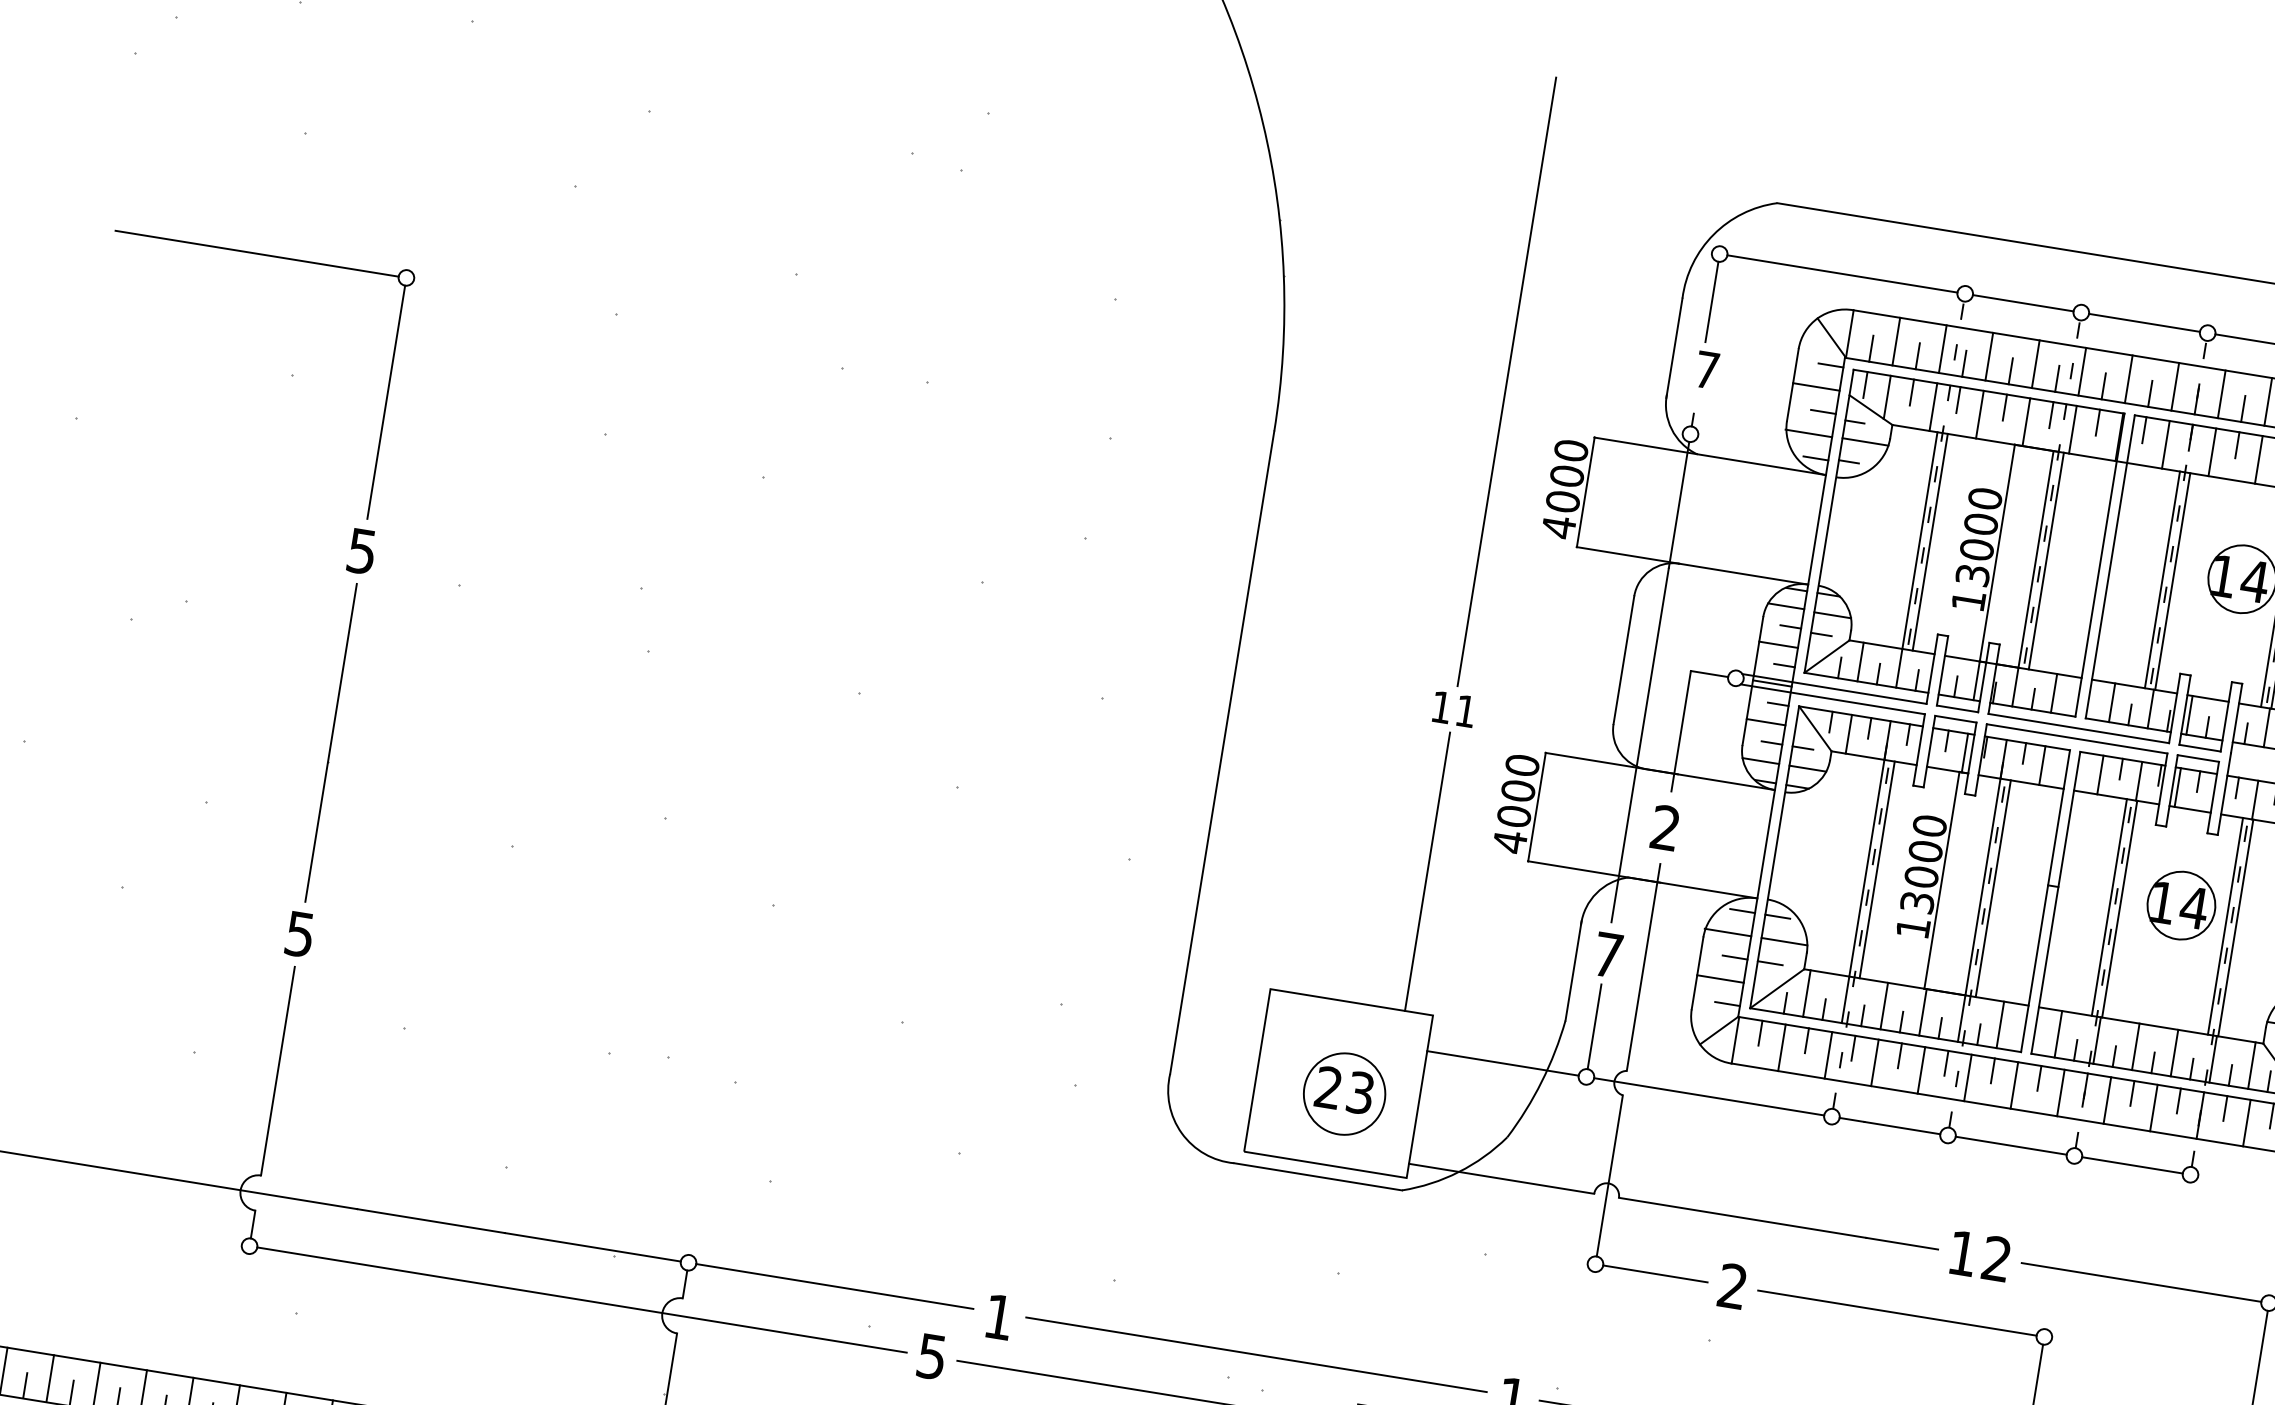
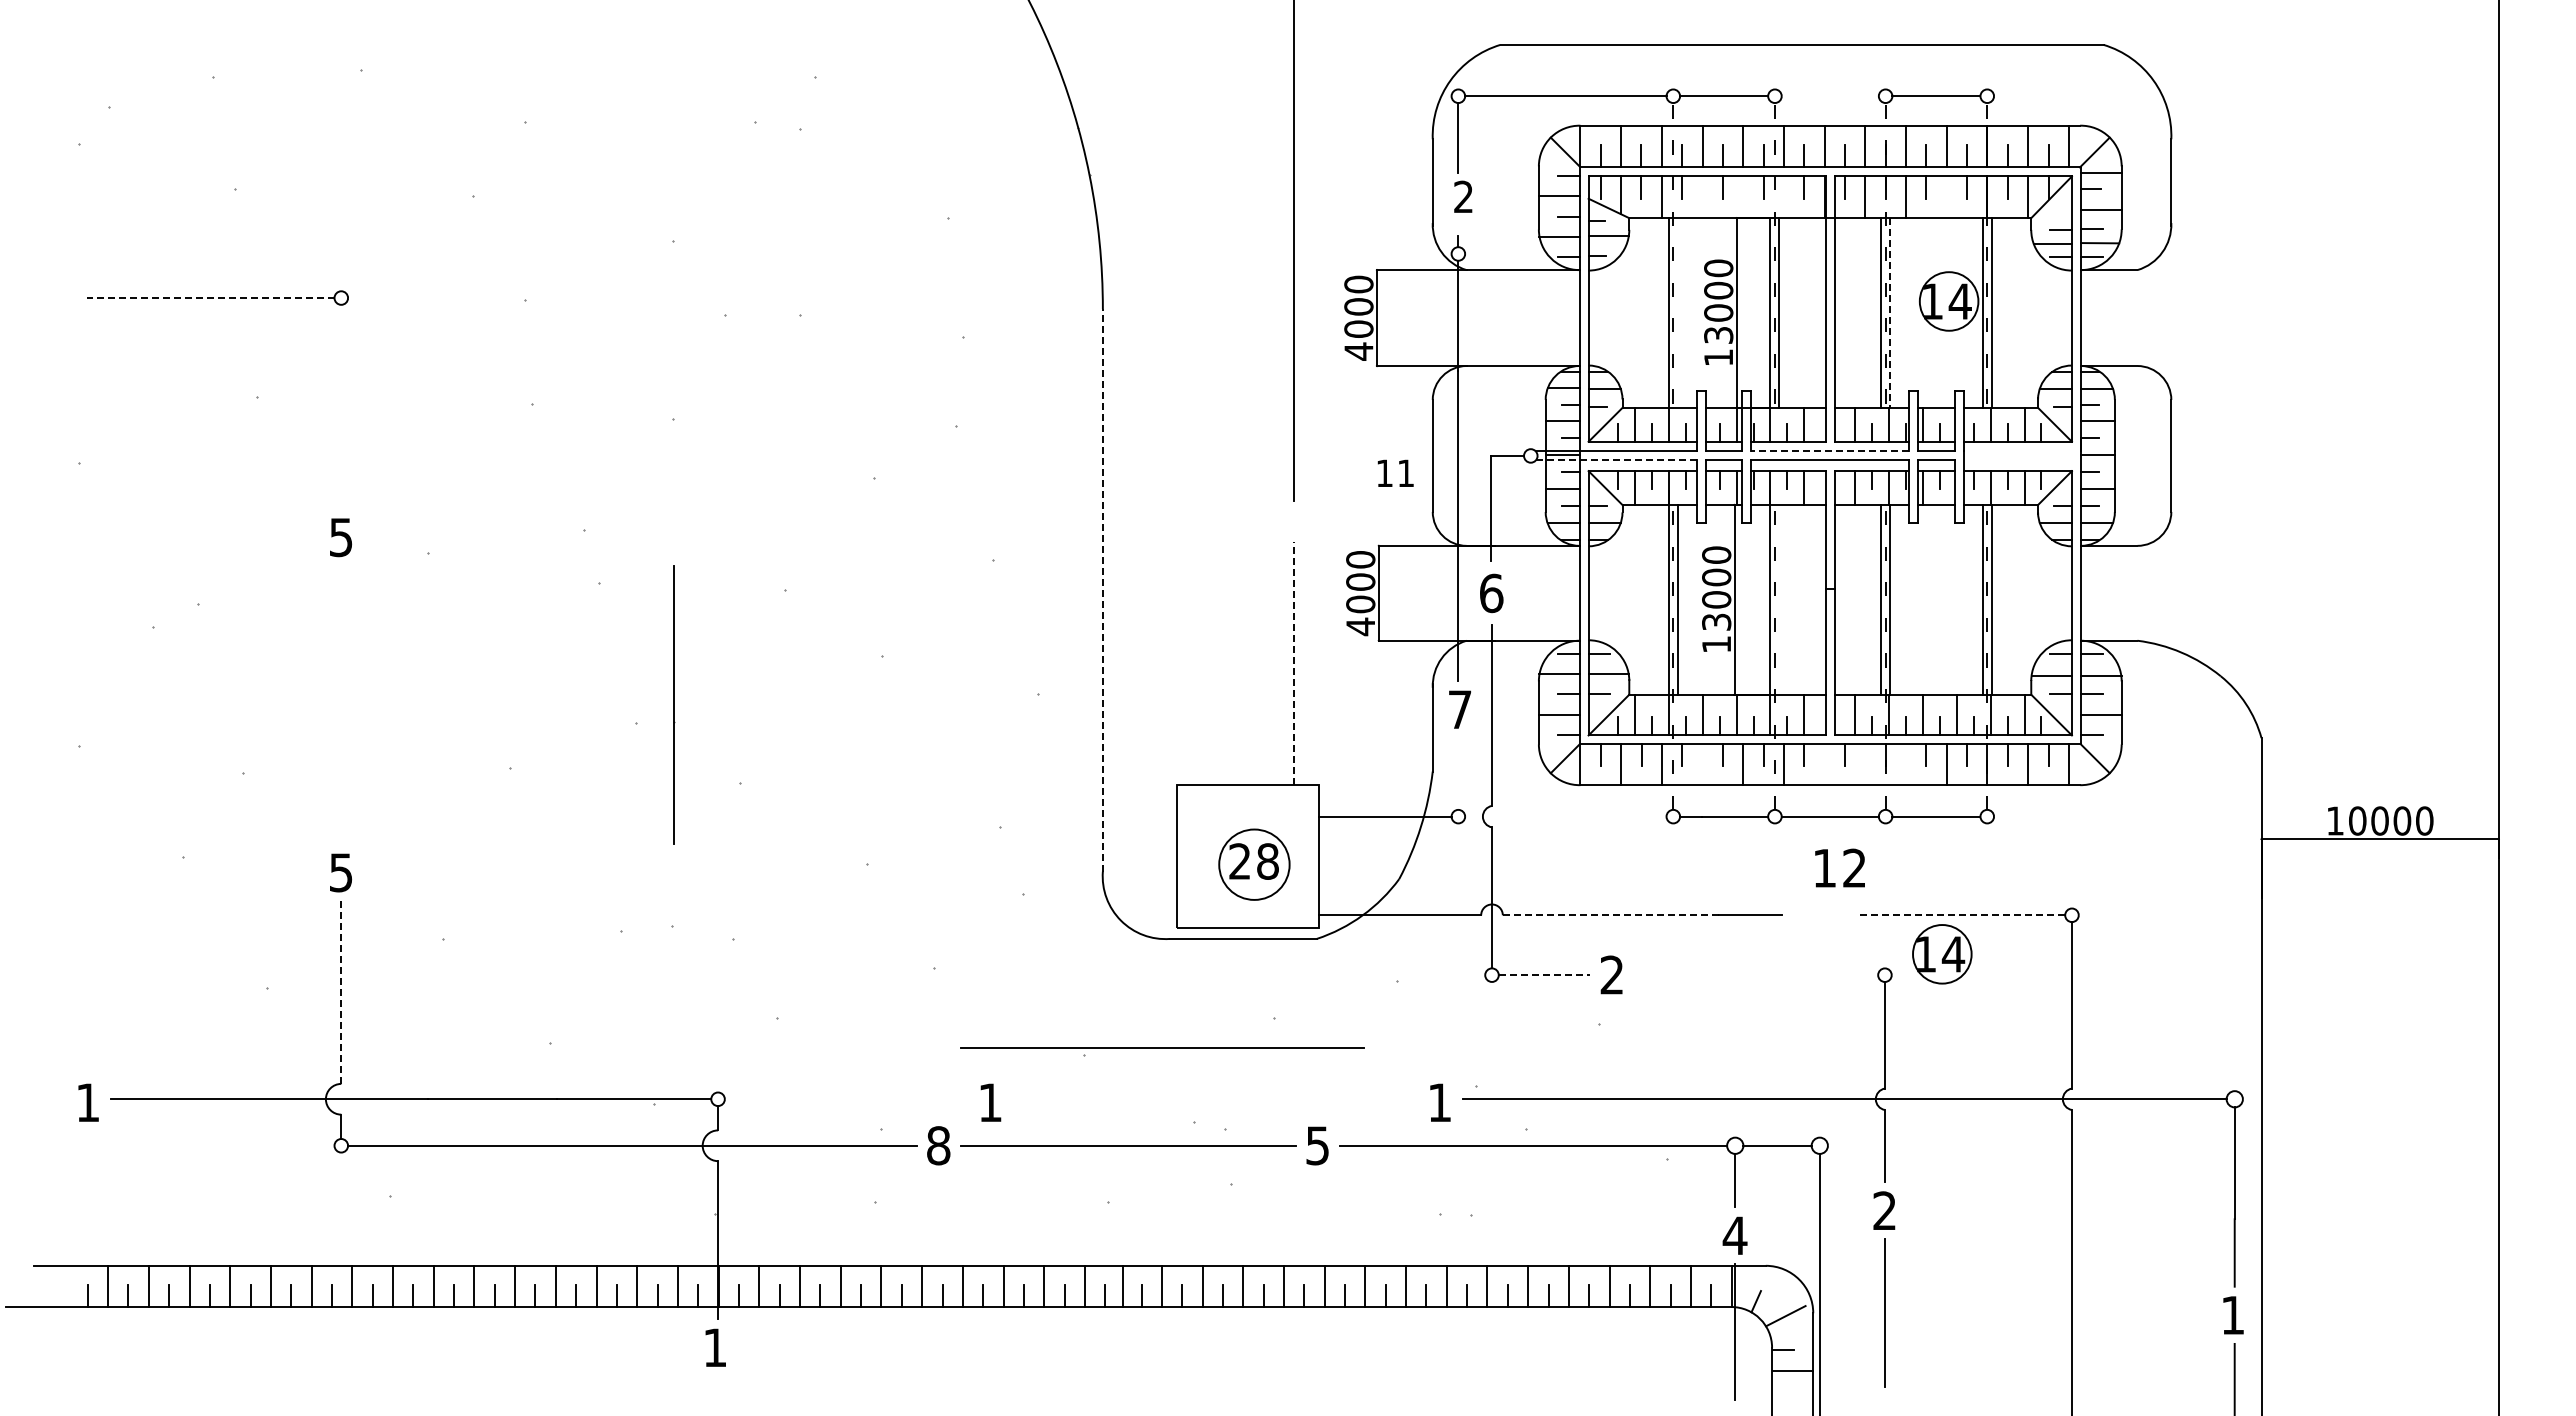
line: (256, 254) -> (210, 298), solid -> dashed
line: (2143, 323) -> (1829, 96), removed
text: (1707, 369) -> (1463, 196), 7 -> 2
line: (386, 401) -> (341, 406), removed
line: (1979, 414) -> (1702, 197), removed
line: (2026, 422) -> (1743, 197), removed
line: (2072, 429) -> (1783, 197), removed
line: (2258, 460) -> (1946, 197), removed
line: (1929, 541) -> (1677, 312), removed
line: (2173, 582) -> (1890, 313), solid -> dashed
line: (1832, 699) -> (1616, 460), solid -> dashed
text: (1454, 708) -> (1395, 472), moved
line: (2077, 728) -> (1829, 451), solid -> dashed
line: (331, 742) -> (674, 704), moved
line: (1221, 751) -> (1102, 589), solid -> dashed
text: (1665, 828) -> (1491, 593), 2 -> 6
line: (1427, 871) -> (1294, 663), solid -> dashed
line: (1993, 888) -> (1779, 599), removed
part: (2181, 905) -> (1942, 954), moved
line: (1594, 1026) -> (1458, 772), removed
line: (1874, 1062) -> (1702, 764), removed
line: (278, 1071) -> (341, 992), solid -> dashed
line: (2014, 1085) -> (1824, 764), removed
text: (1360, 1092) -> (1267, 861), 23 -> 28
line: (2061, 1092) -> (1865, 764), removed
line: (1708, 1096) -> (1565, 816), removed
line: (2107, 1100) -> (1906, 764), removed
line: (1741, 1217) -> (1610, 915), solid -> dashed
text: (1979, 1255) -> (1839, 867), moved
line: (1655, 1274) -> (1544, 975), solid -> dashed
line: (2141, 1282) -> (1960, 915), solid -> dashed
line: (834, 1286) -> (845, 1099), removed
line: (1897, 1313) -> (1756, 975), removed
line: (1256, 1353) -> (1162, 1047), moved
text: (931, 1356) -> (938, 1145), 5 -> 8

